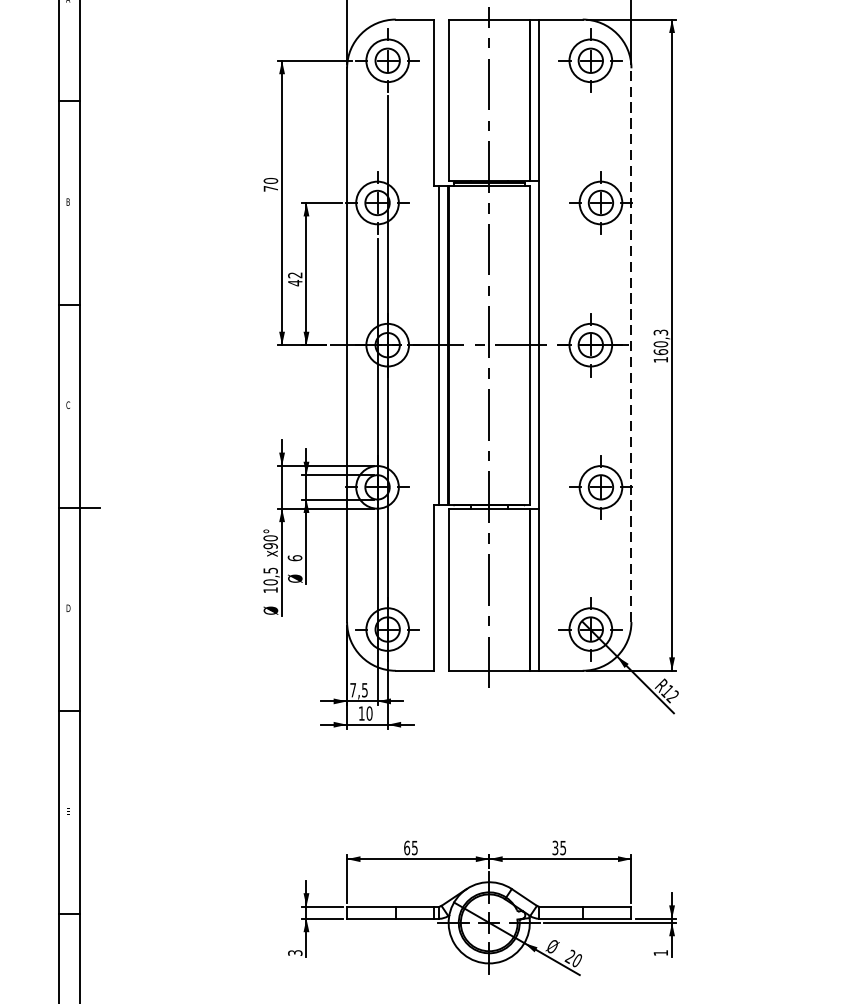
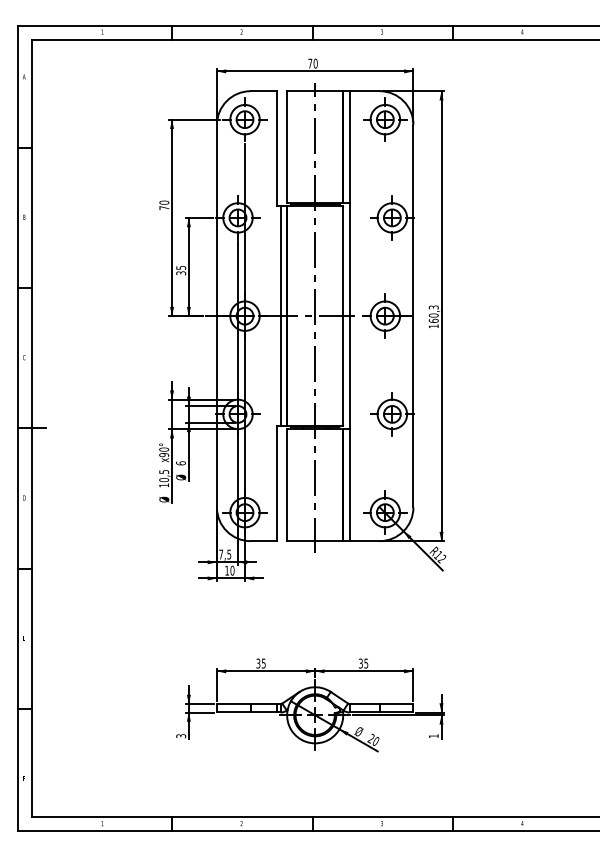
text: (295, 279) -> (181, 270), 42 -> 35
line: (631, 344) -> (413, 315), dashed -> solid
text: (407, 847) -> (258, 663), 65 -> 35

